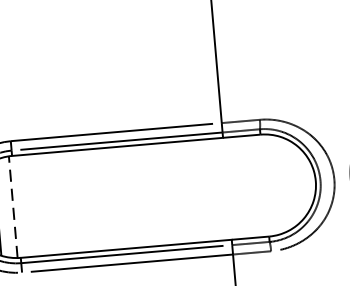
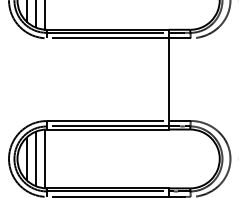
line: (13, 206) -> (45, 158), dashed -> solid

